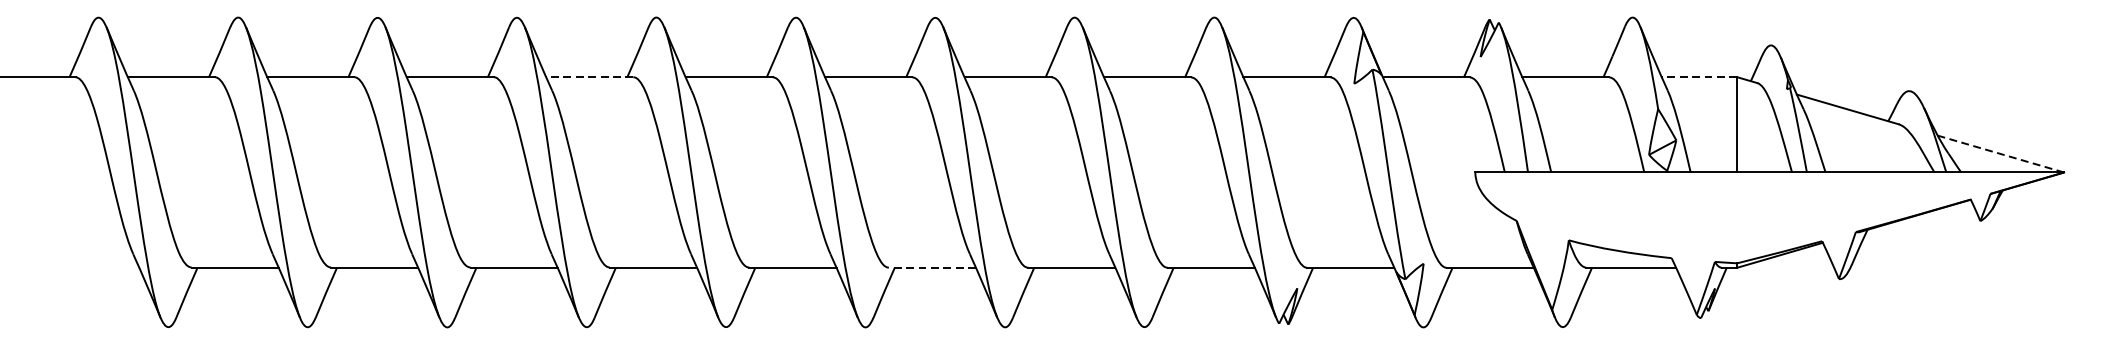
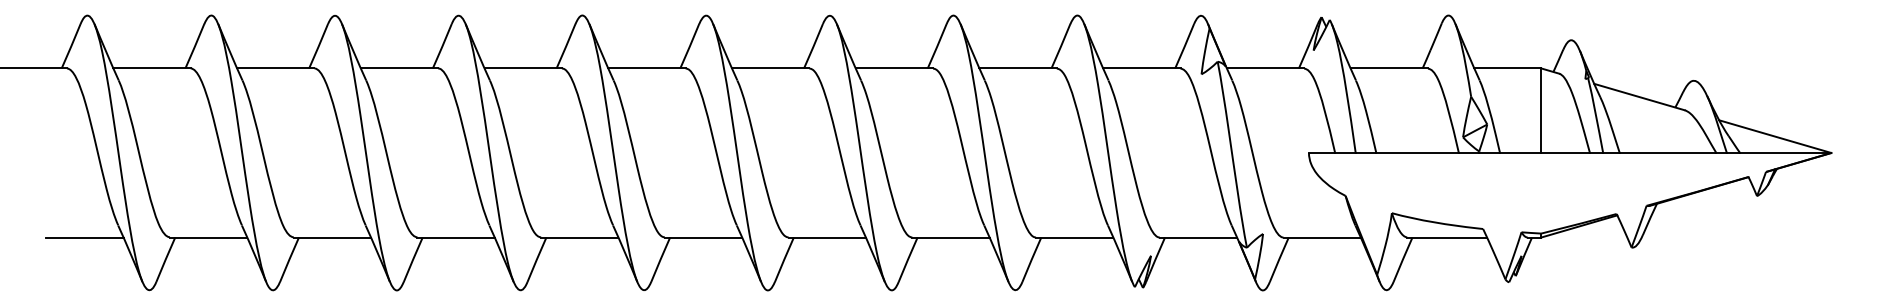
line: (590, 77) -> (523, 68), dashed -> solid
line: (1699, 77) -> (1507, 68), dashed -> solid
line: (2000, 153) -> (1774, 136), dashed -> solid
line: (95, 267) -> (84, 237), added
line: (932, 267) -> (827, 237), dashed -> solid

